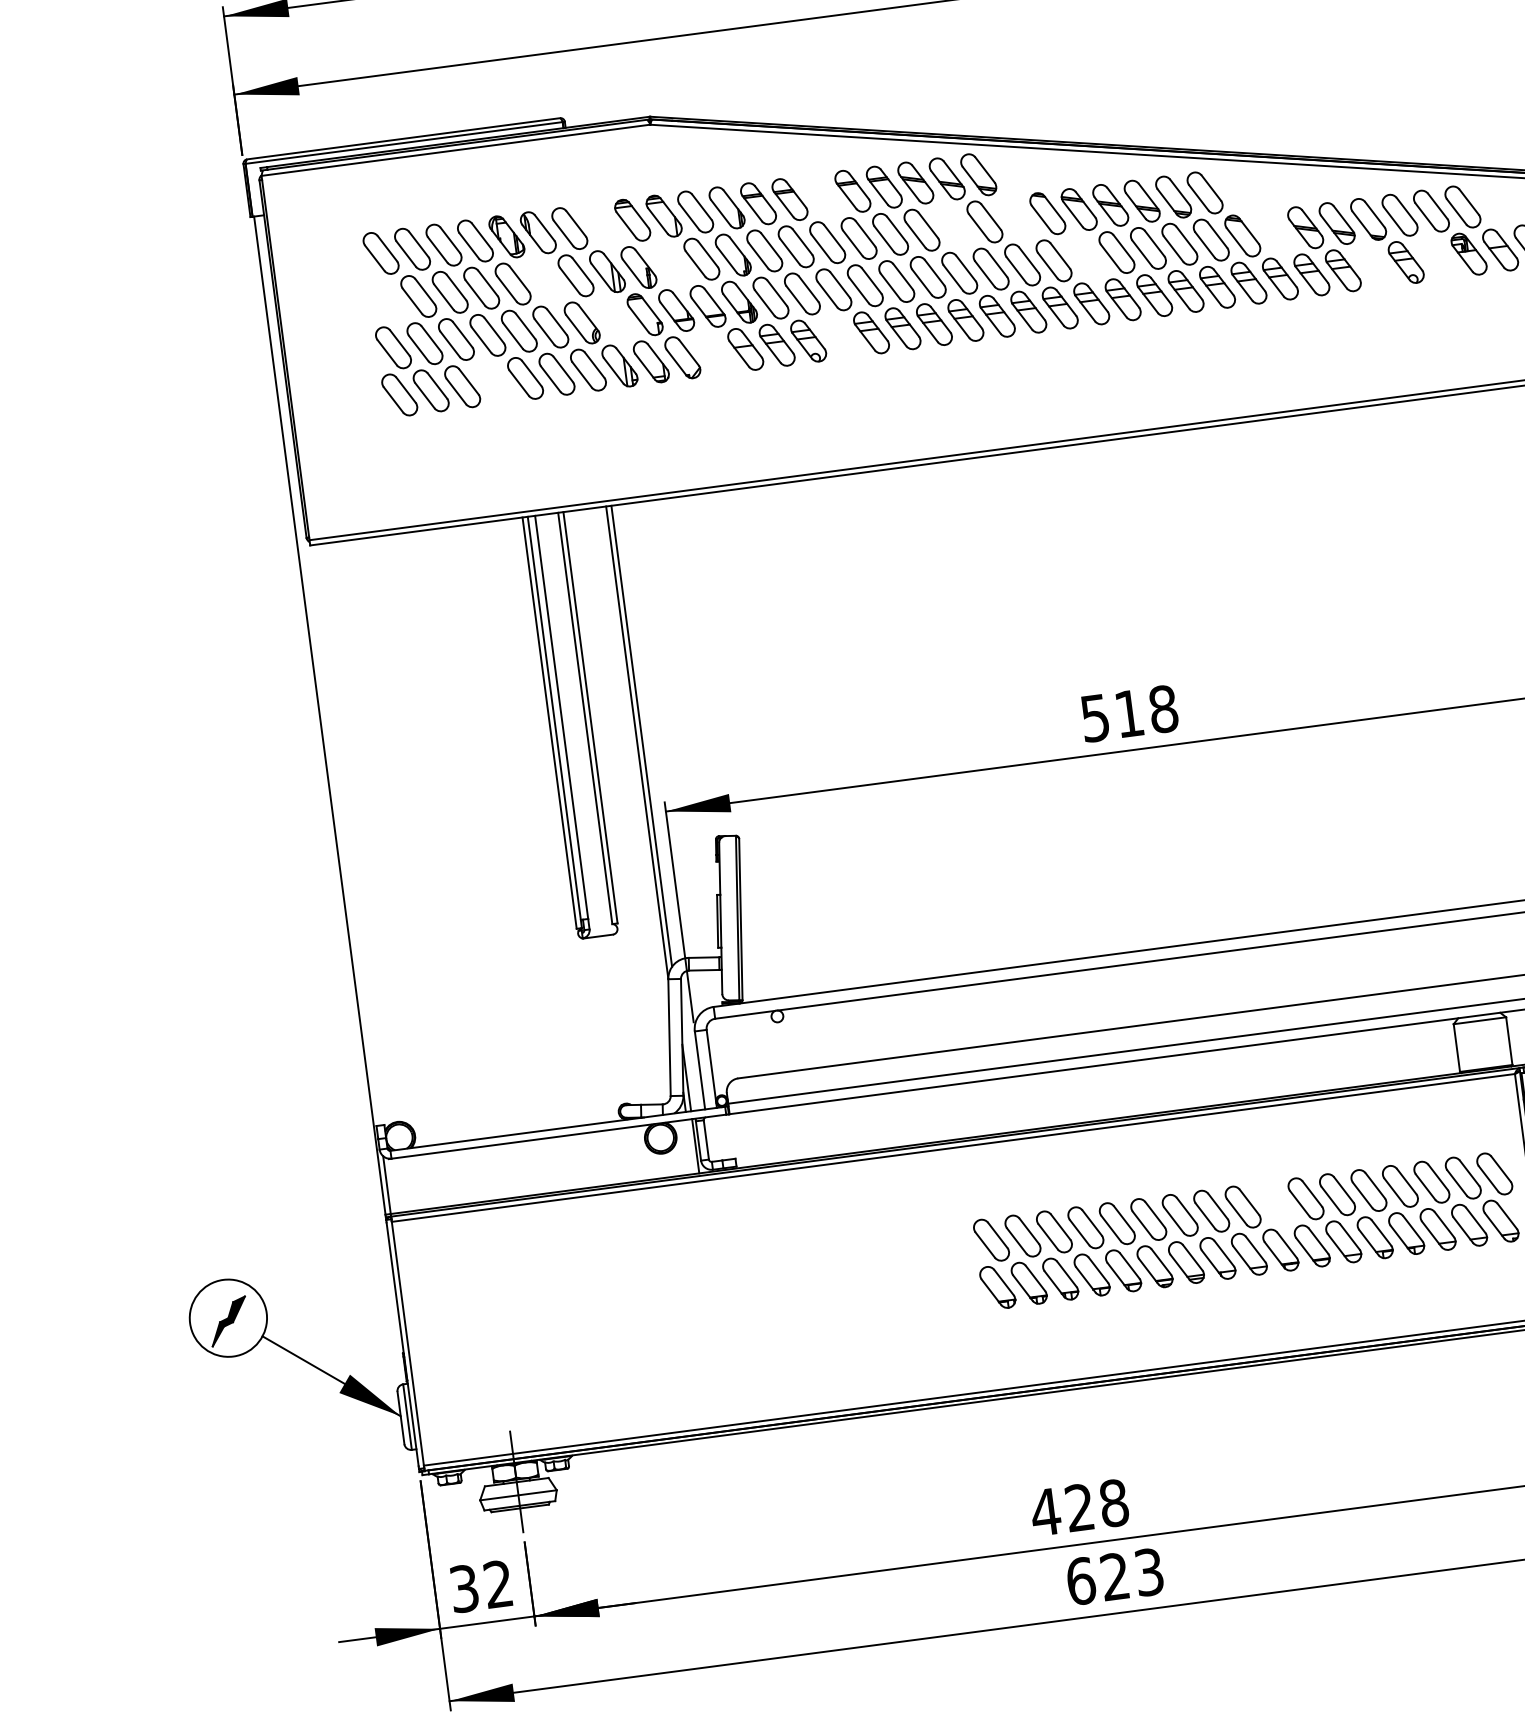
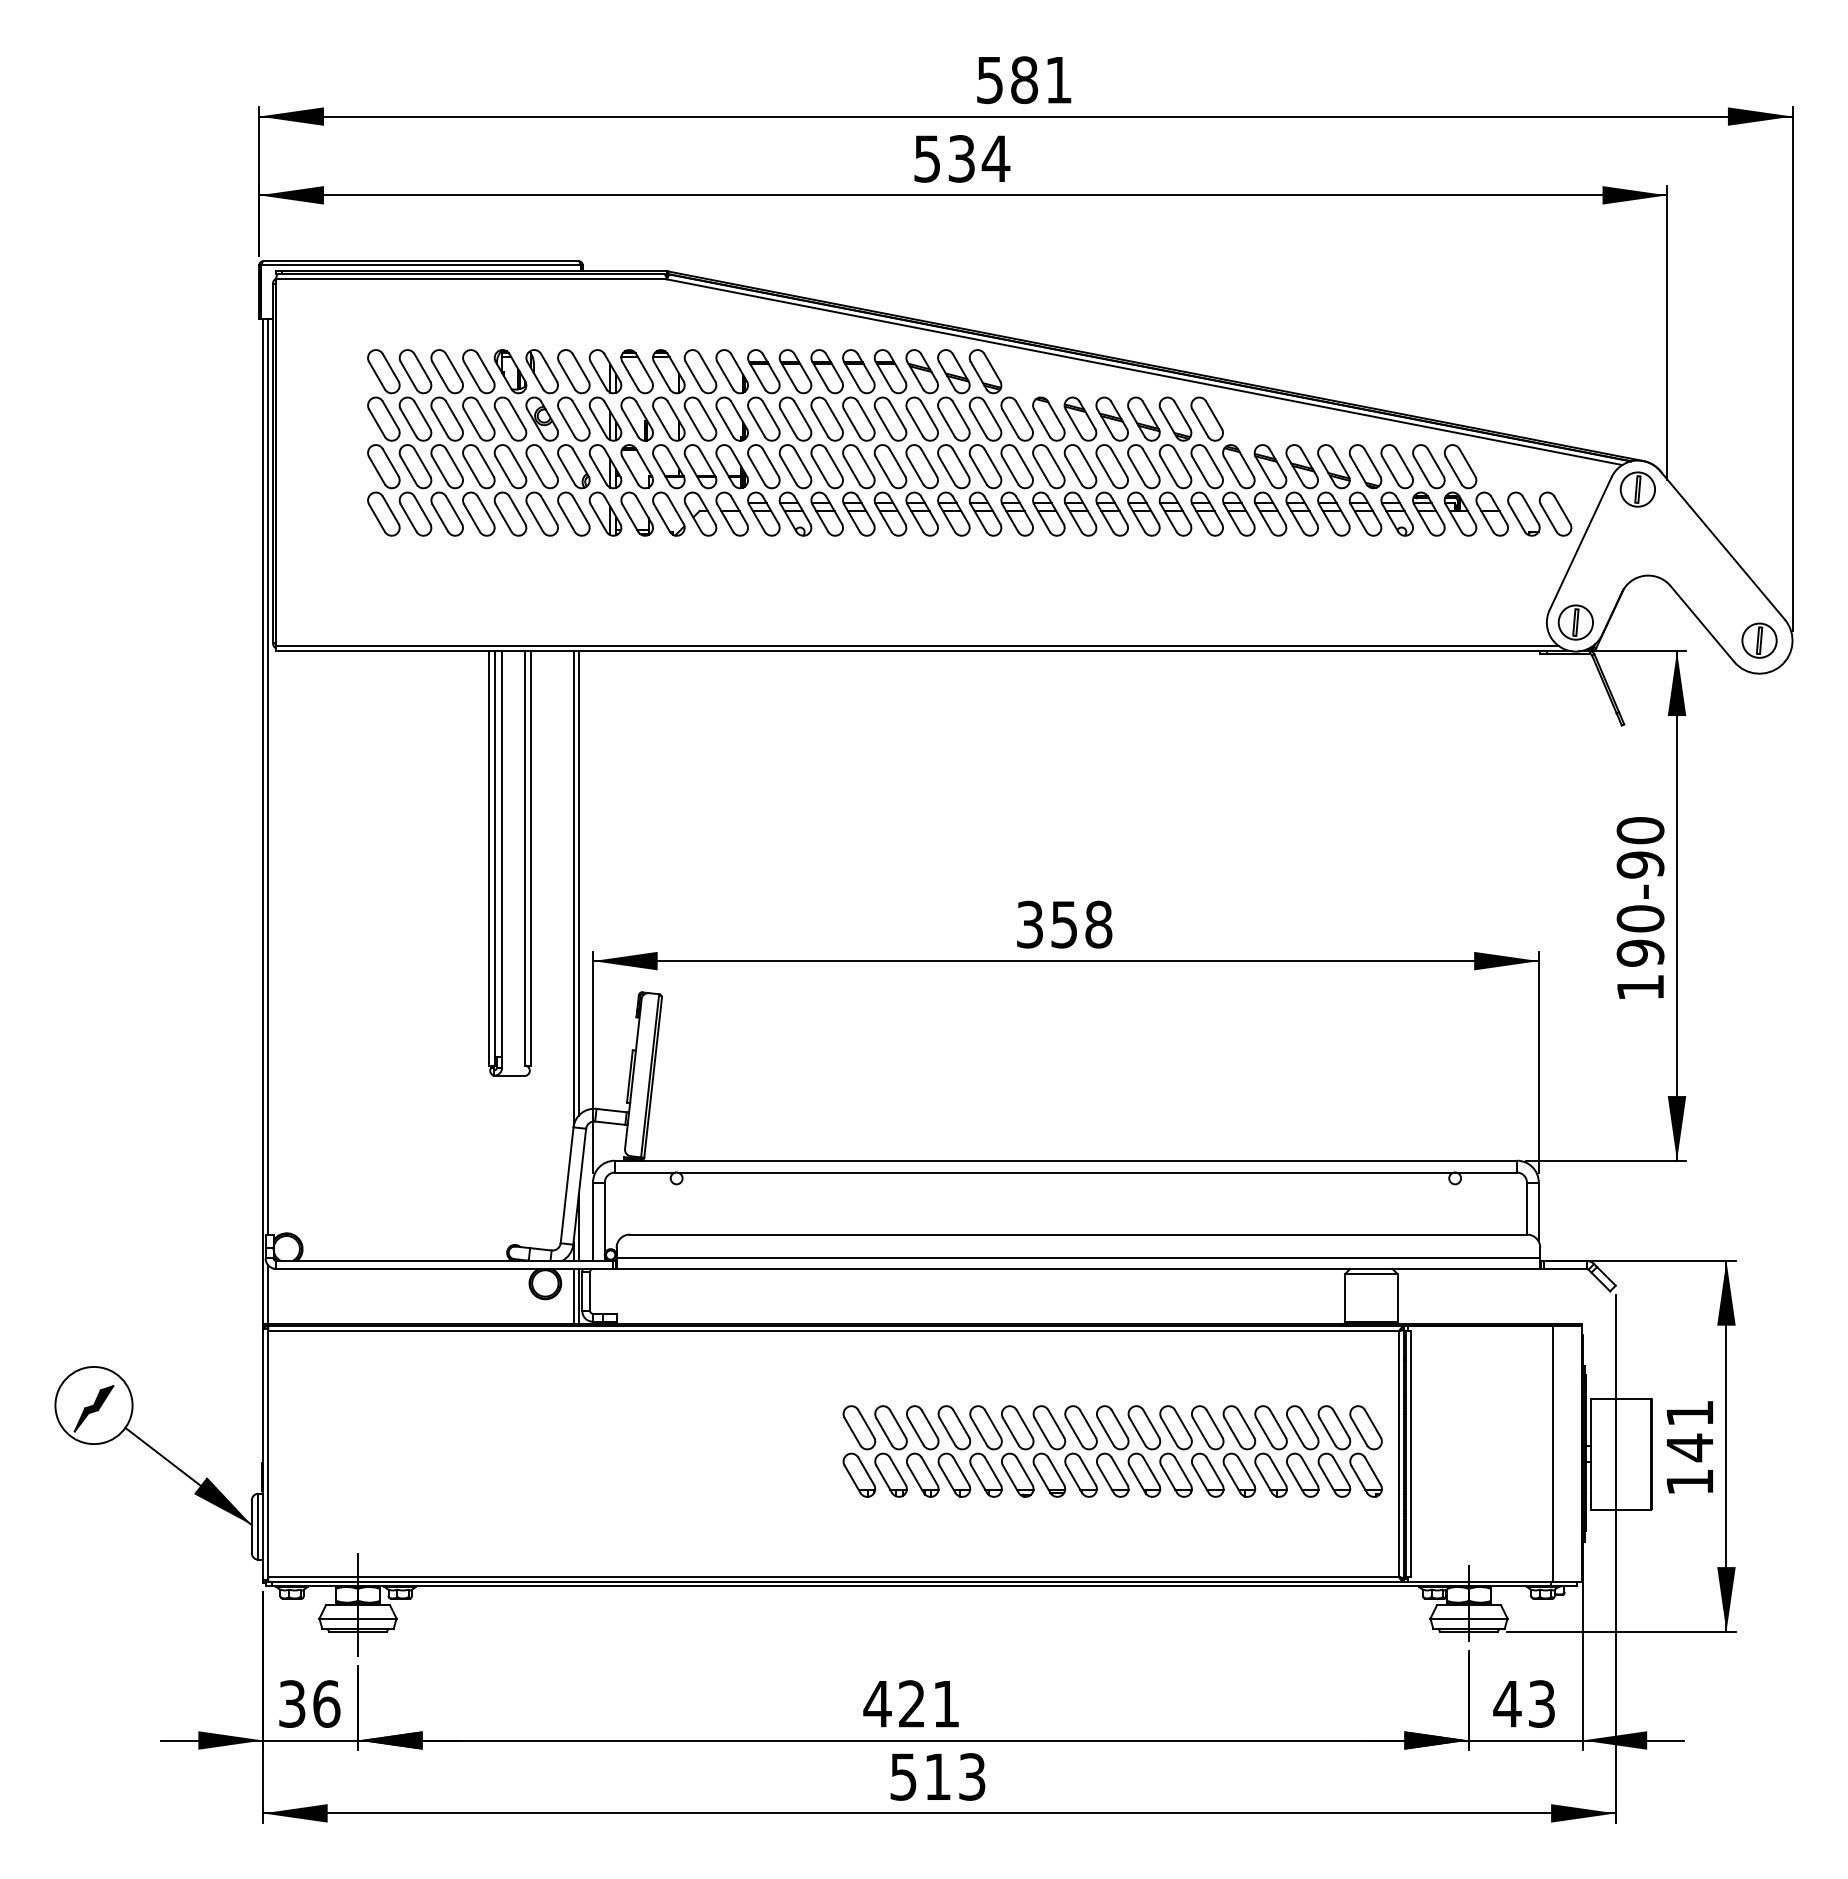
part: (820, 195) -> (826, 371), added
part: (1015, 217) -> (1016, 418), added
part: (601, 224) -> (605, 371), added
part: (953, 225) -> (953, 418), added
part: (1274, 231) -> (1270, 466), added
part: (1085, 256) -> (1080, 466), added
part: (1437, 257) -> (1428, 513), added
part: (669, 262) -> (668, 418), added
part: (1374, 265) -> (1365, 513), added
part: (543, 279) -> (541, 418), added
part: (386, 300) -> (383, 418), added
part: (613, 318) -> (605, 466), added
part: (839, 336) -> (826, 513), added
part: (714, 352) -> (700, 513), added
part: (493, 381) -> (478, 513), added
line: (319, 670) -> (268, 776), added
text: (1111, 715) -> (1046, 924), 518 -> 358
line: (690, 1146) -> (573, 1295), added
part: (1274, 1202) -> (1144, 1427), added
text: (1114, 1502) -> (946, 1703), 428 -> 421
text: (1097, 1578) -> (920, 1776), 623 -> 513
text: (498, 1583) -> (326, 1703), 32 -> 36

